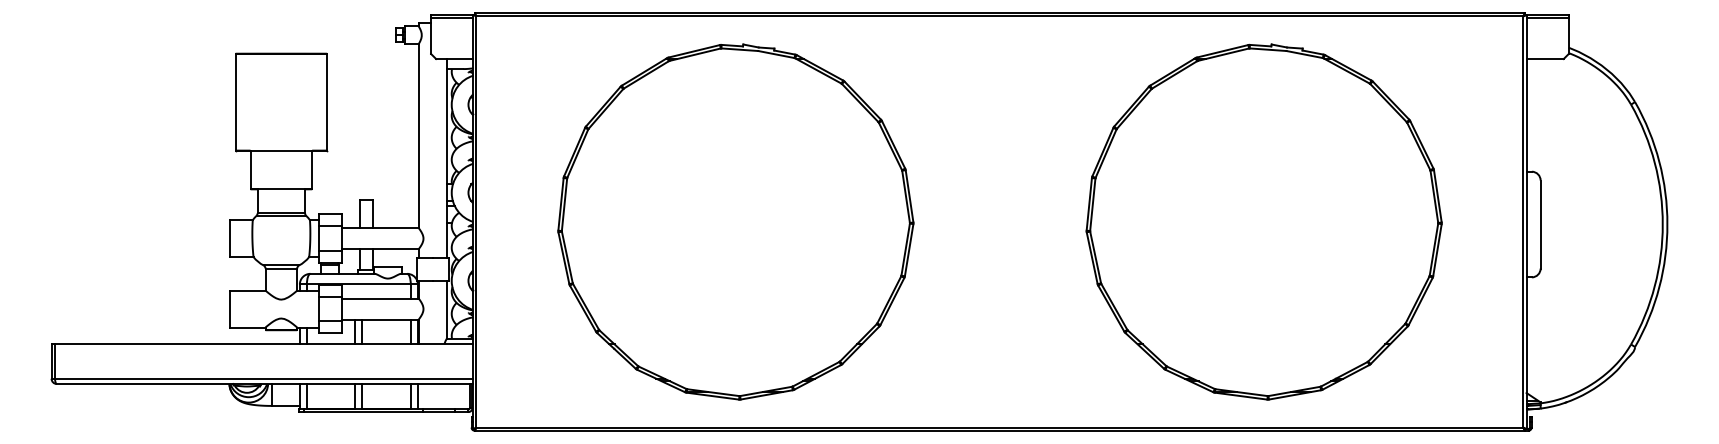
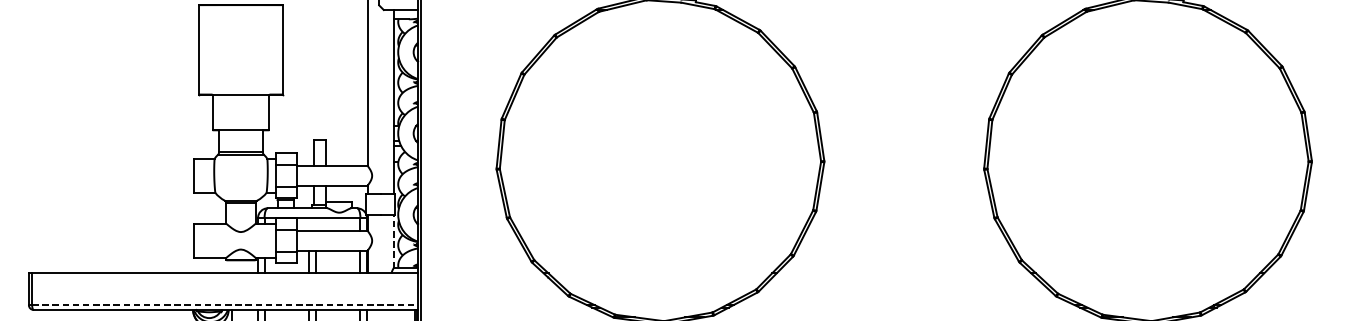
line: (446, 309) -> (393, 241), solid -> dashed
line: (264, 378) -> (225, 304), solid -> dashed

